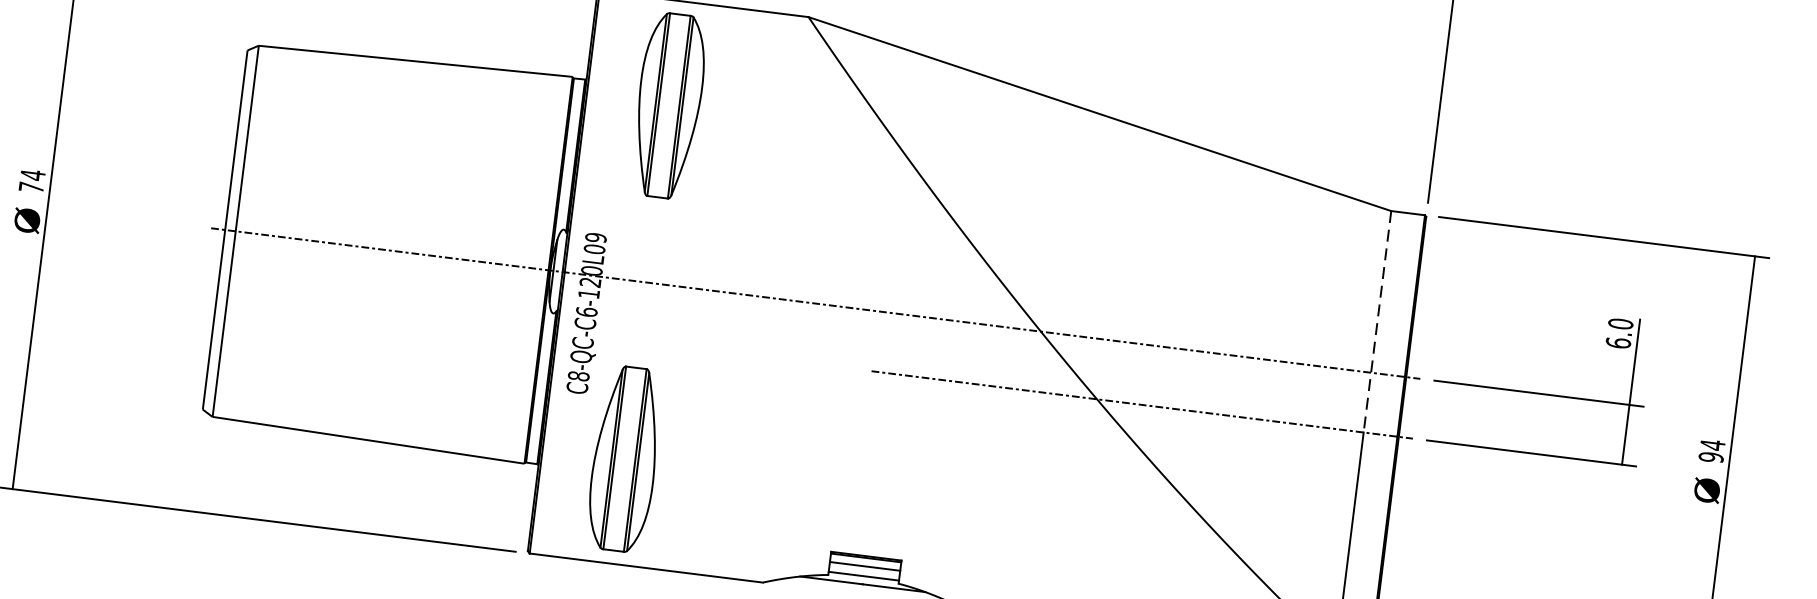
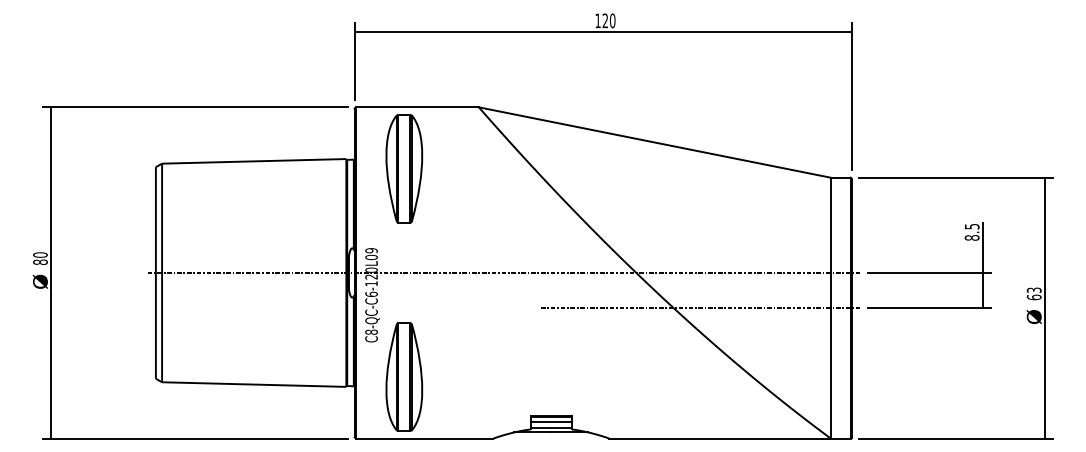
text: (32, 181) -> (40, 258), 74 -> 80
line: (1376, 322) -> (830, 243), dashed -> solid
text: (1618, 332) -> (971, 231), 6.0 -> 8.5
text: (1710, 450) -> (1033, 293), 94 -> 63

